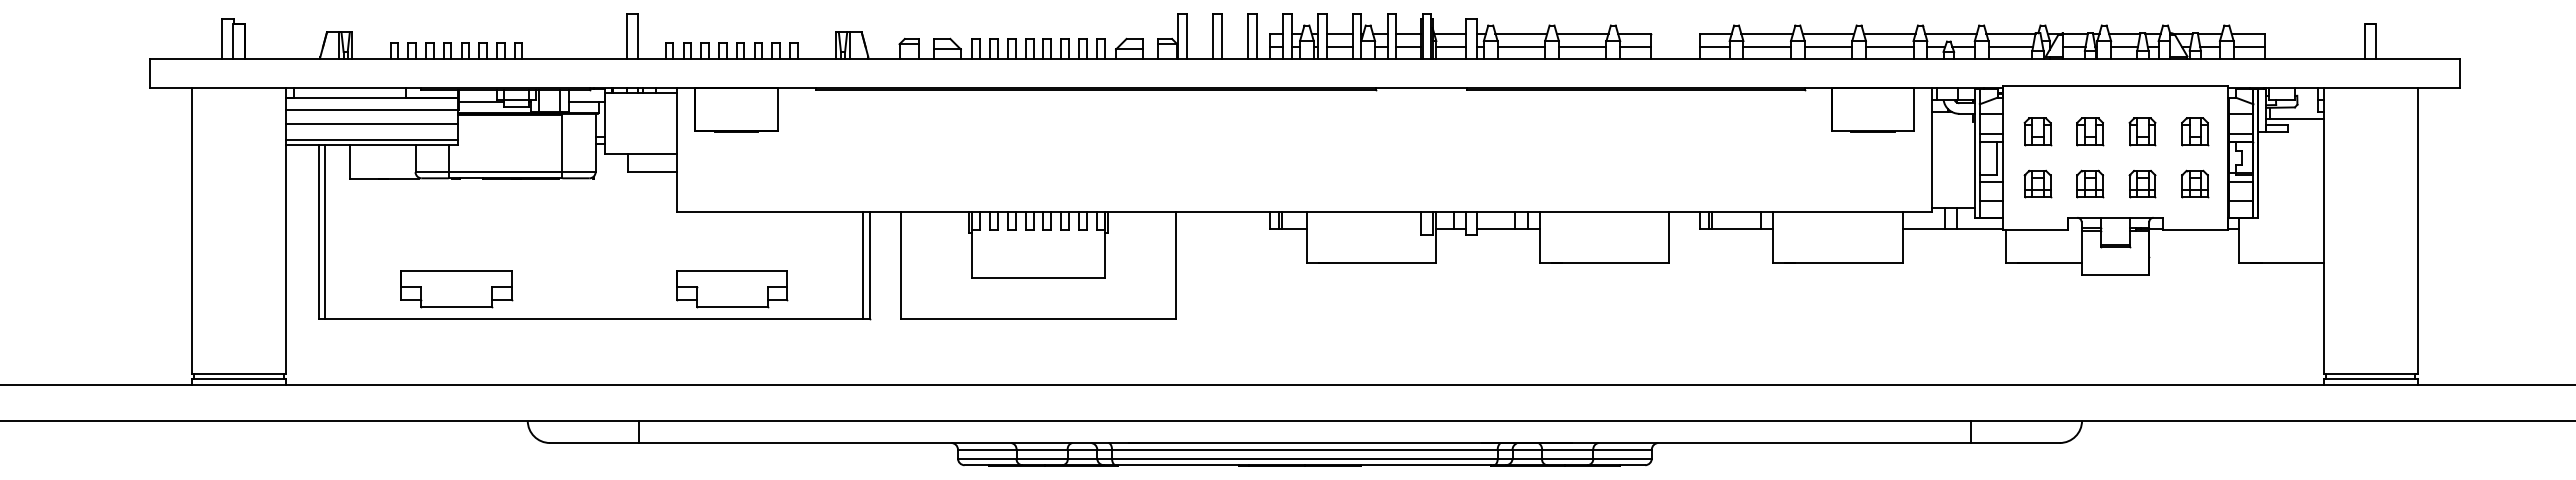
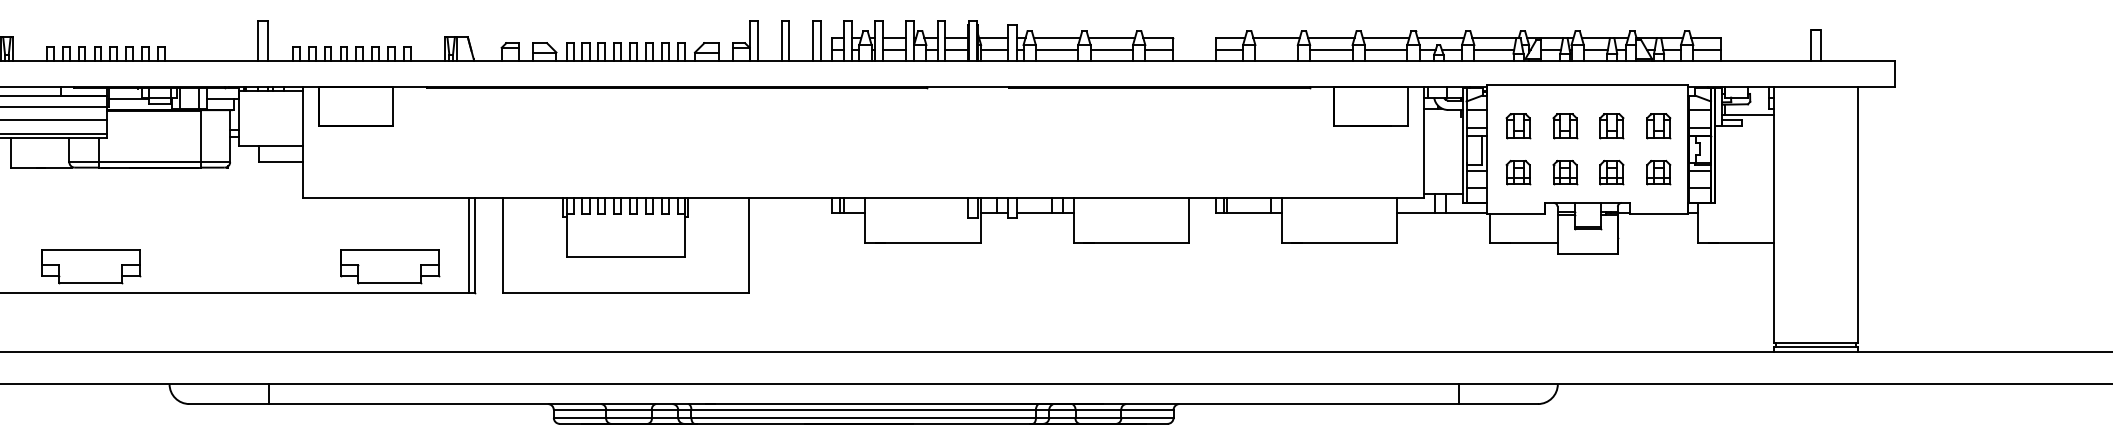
line: (1766, 46) -> (1276, 49), removed
part: (456, 289) -> (90, 266), moved
part: (732, 289) -> (389, 266), moved

